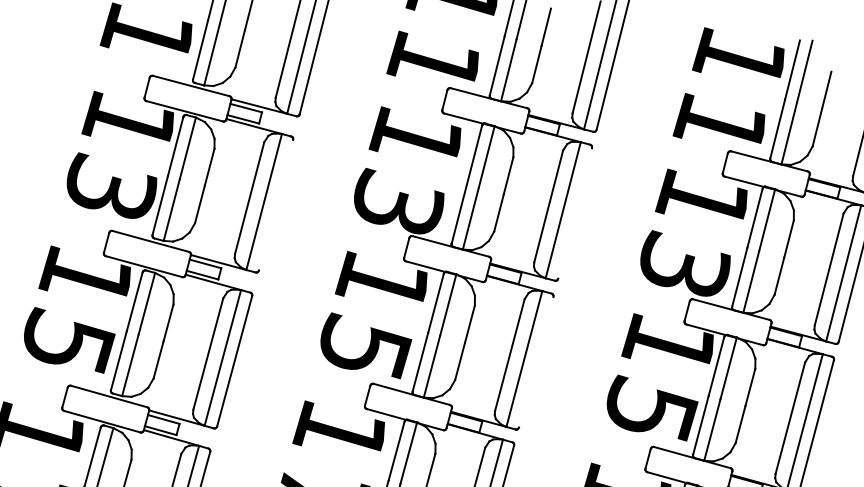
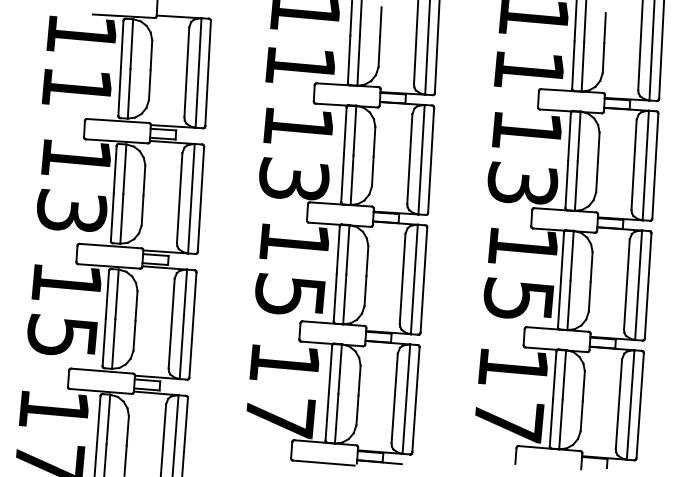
line: (275, 203) -> (200, 198), added
line: (575, 212) -> (431, 159), added
line: (535, 361) -> (423, 279), added

